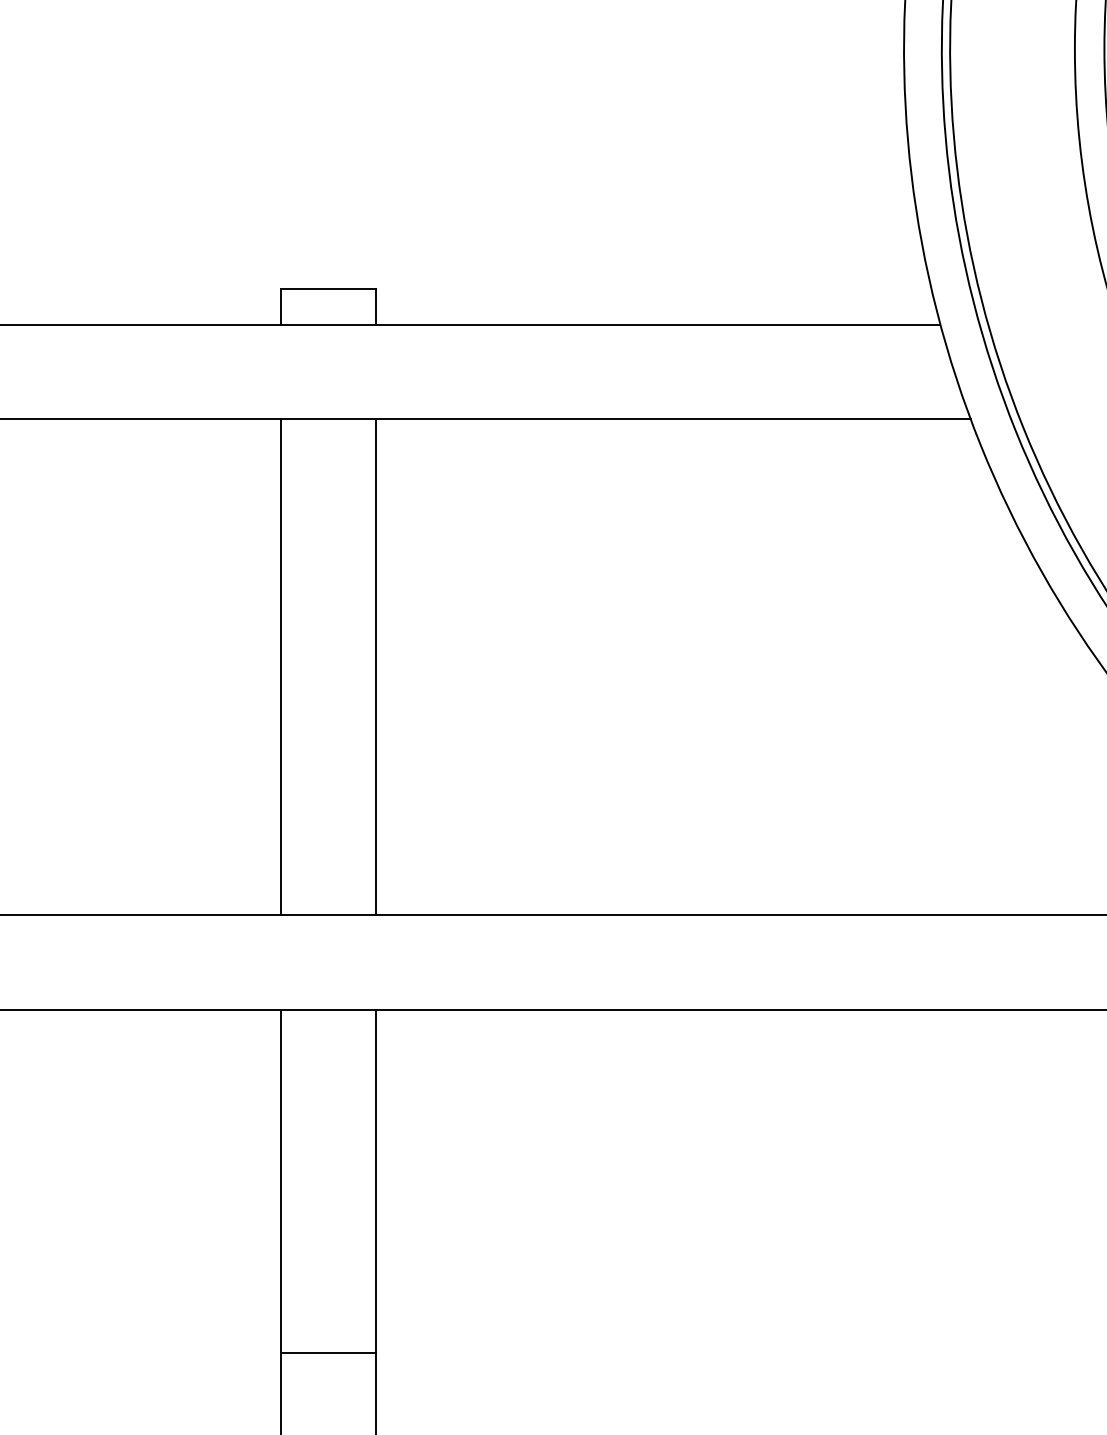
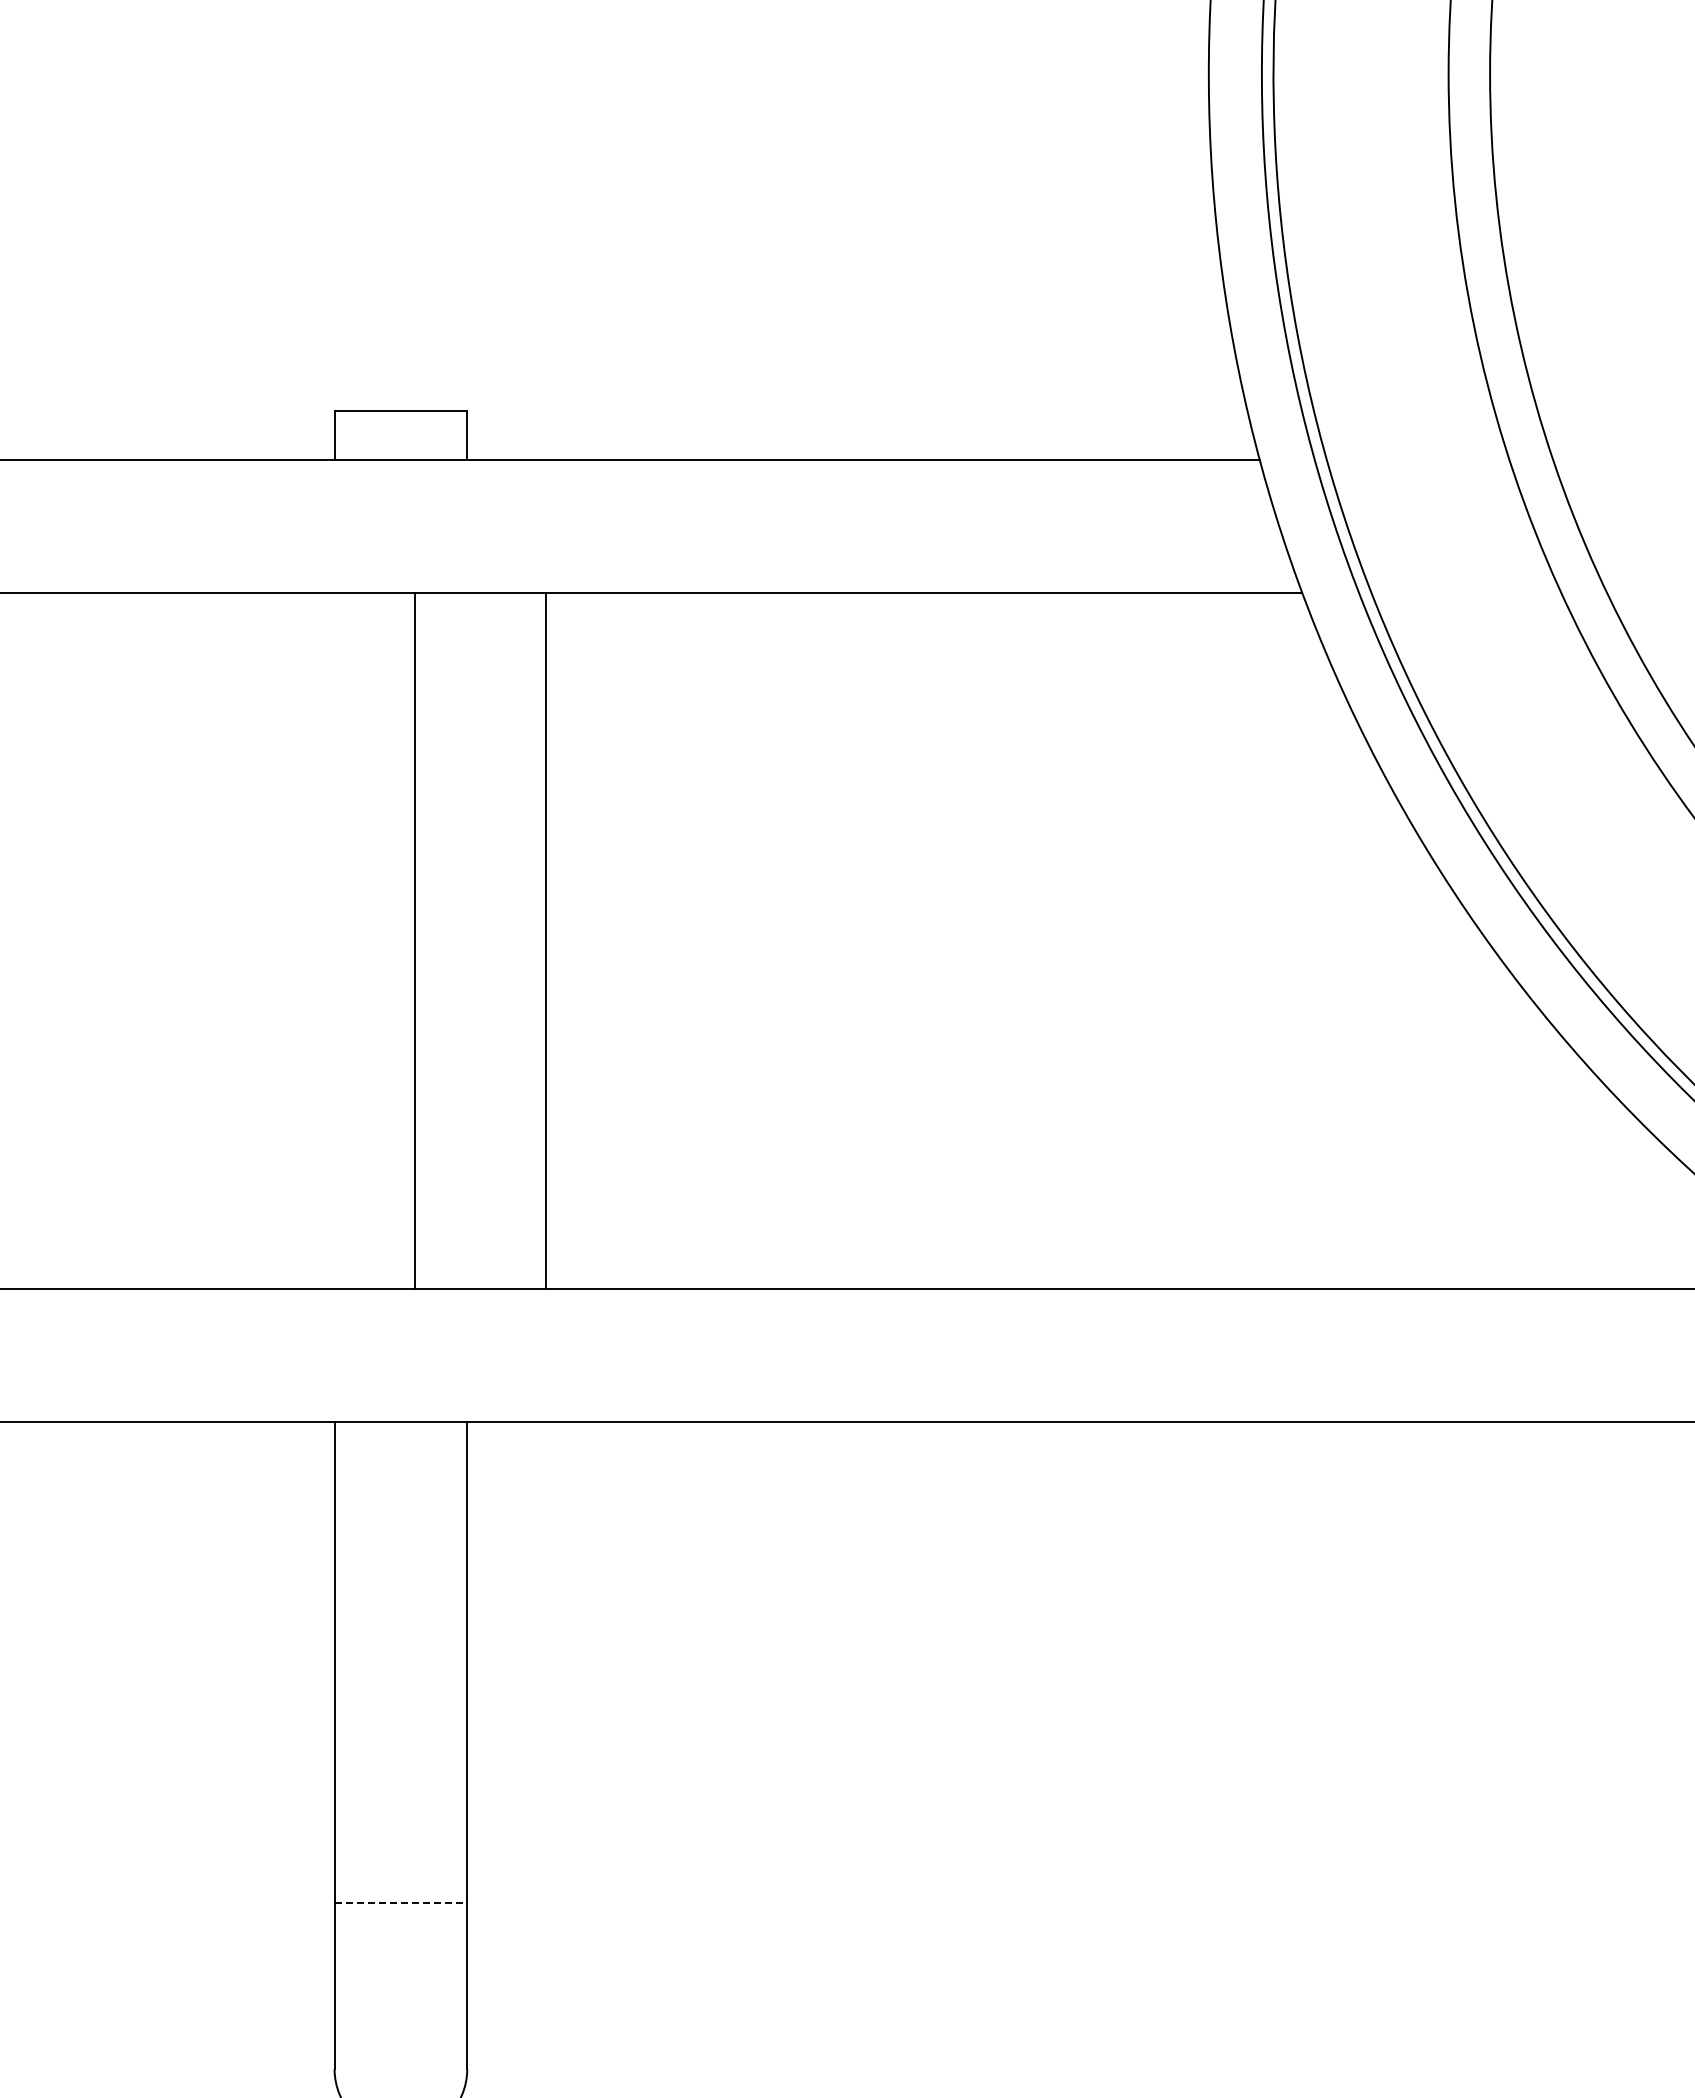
line: (281, 666) -> (414, 940), moved
line: (375, 666) -> (546, 940), moved
line: (328, 1352) -> (401, 1903), solid -> dashed

